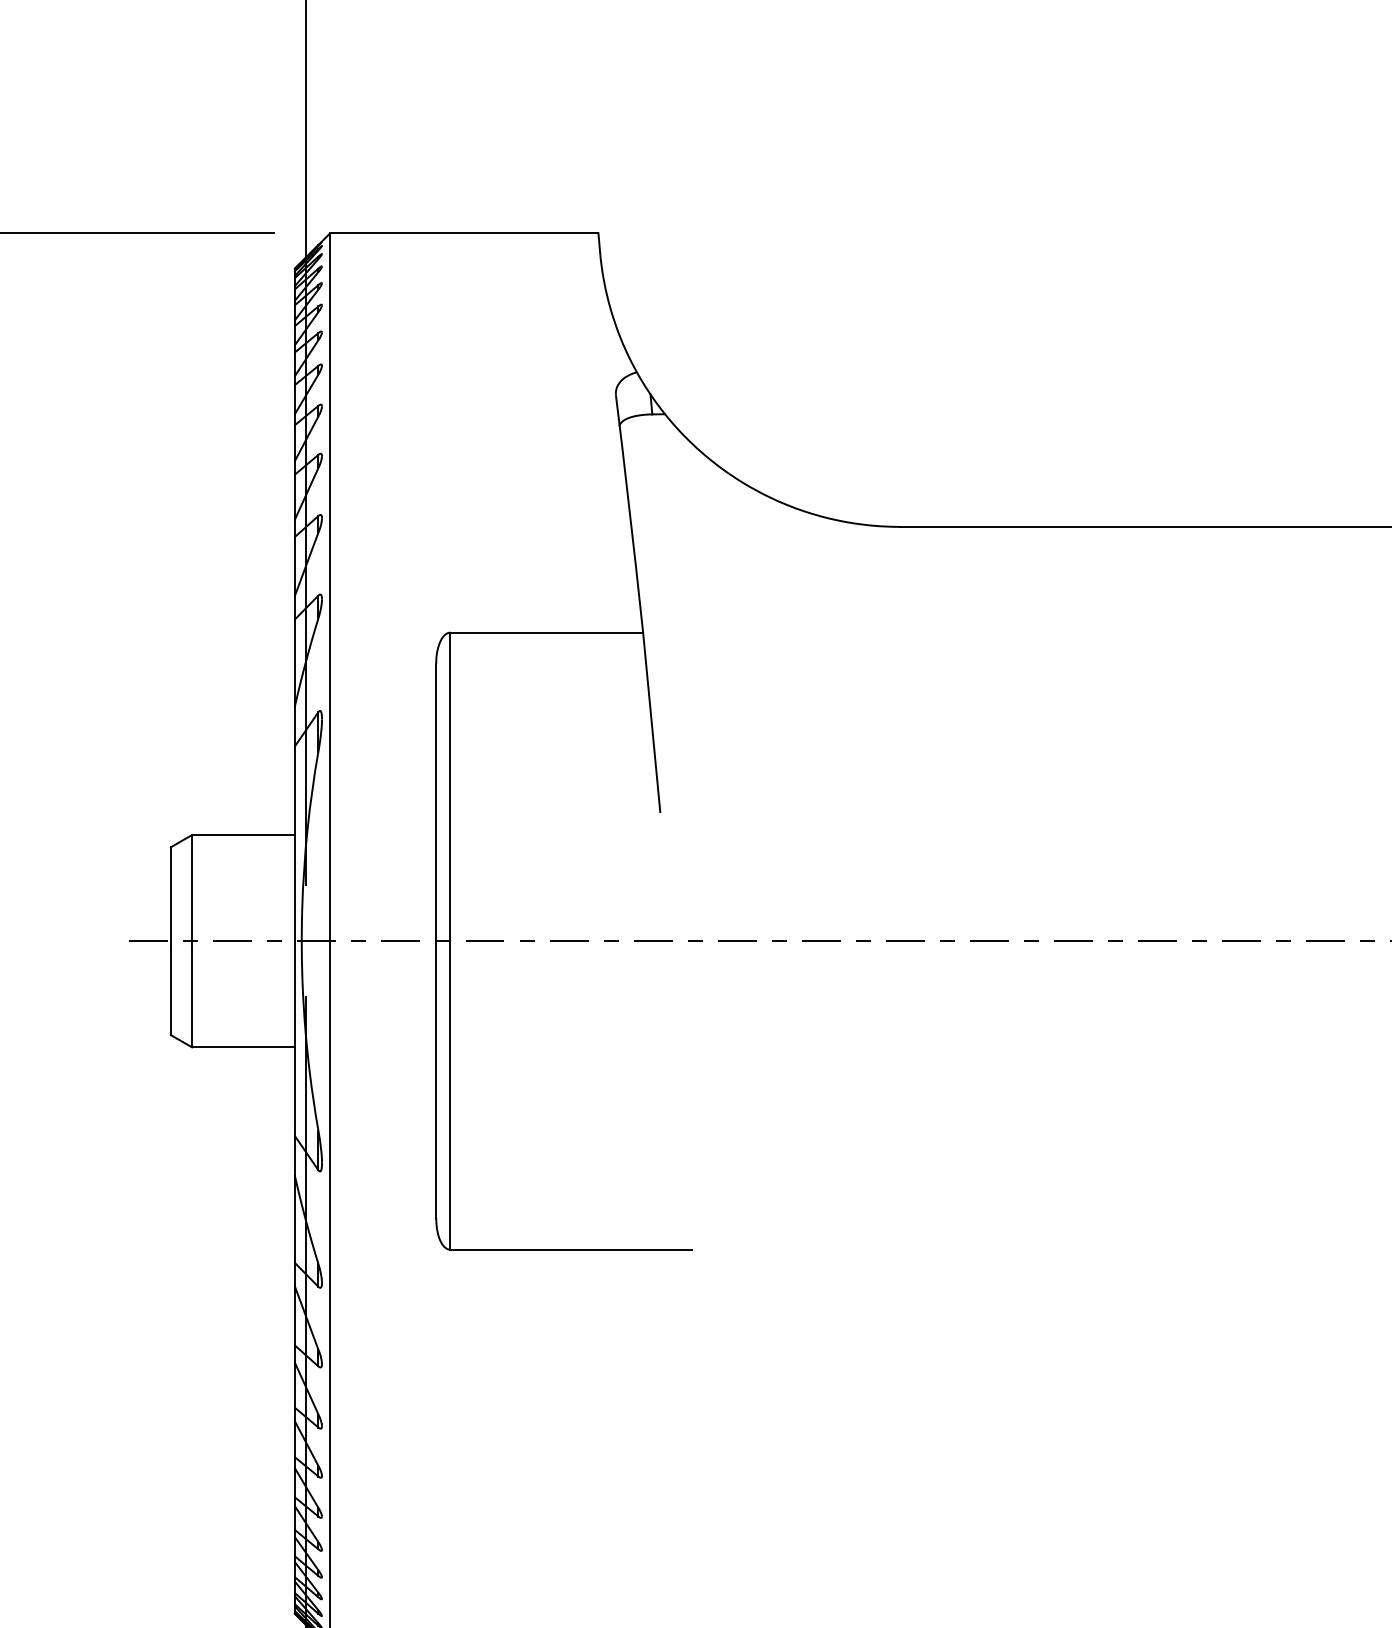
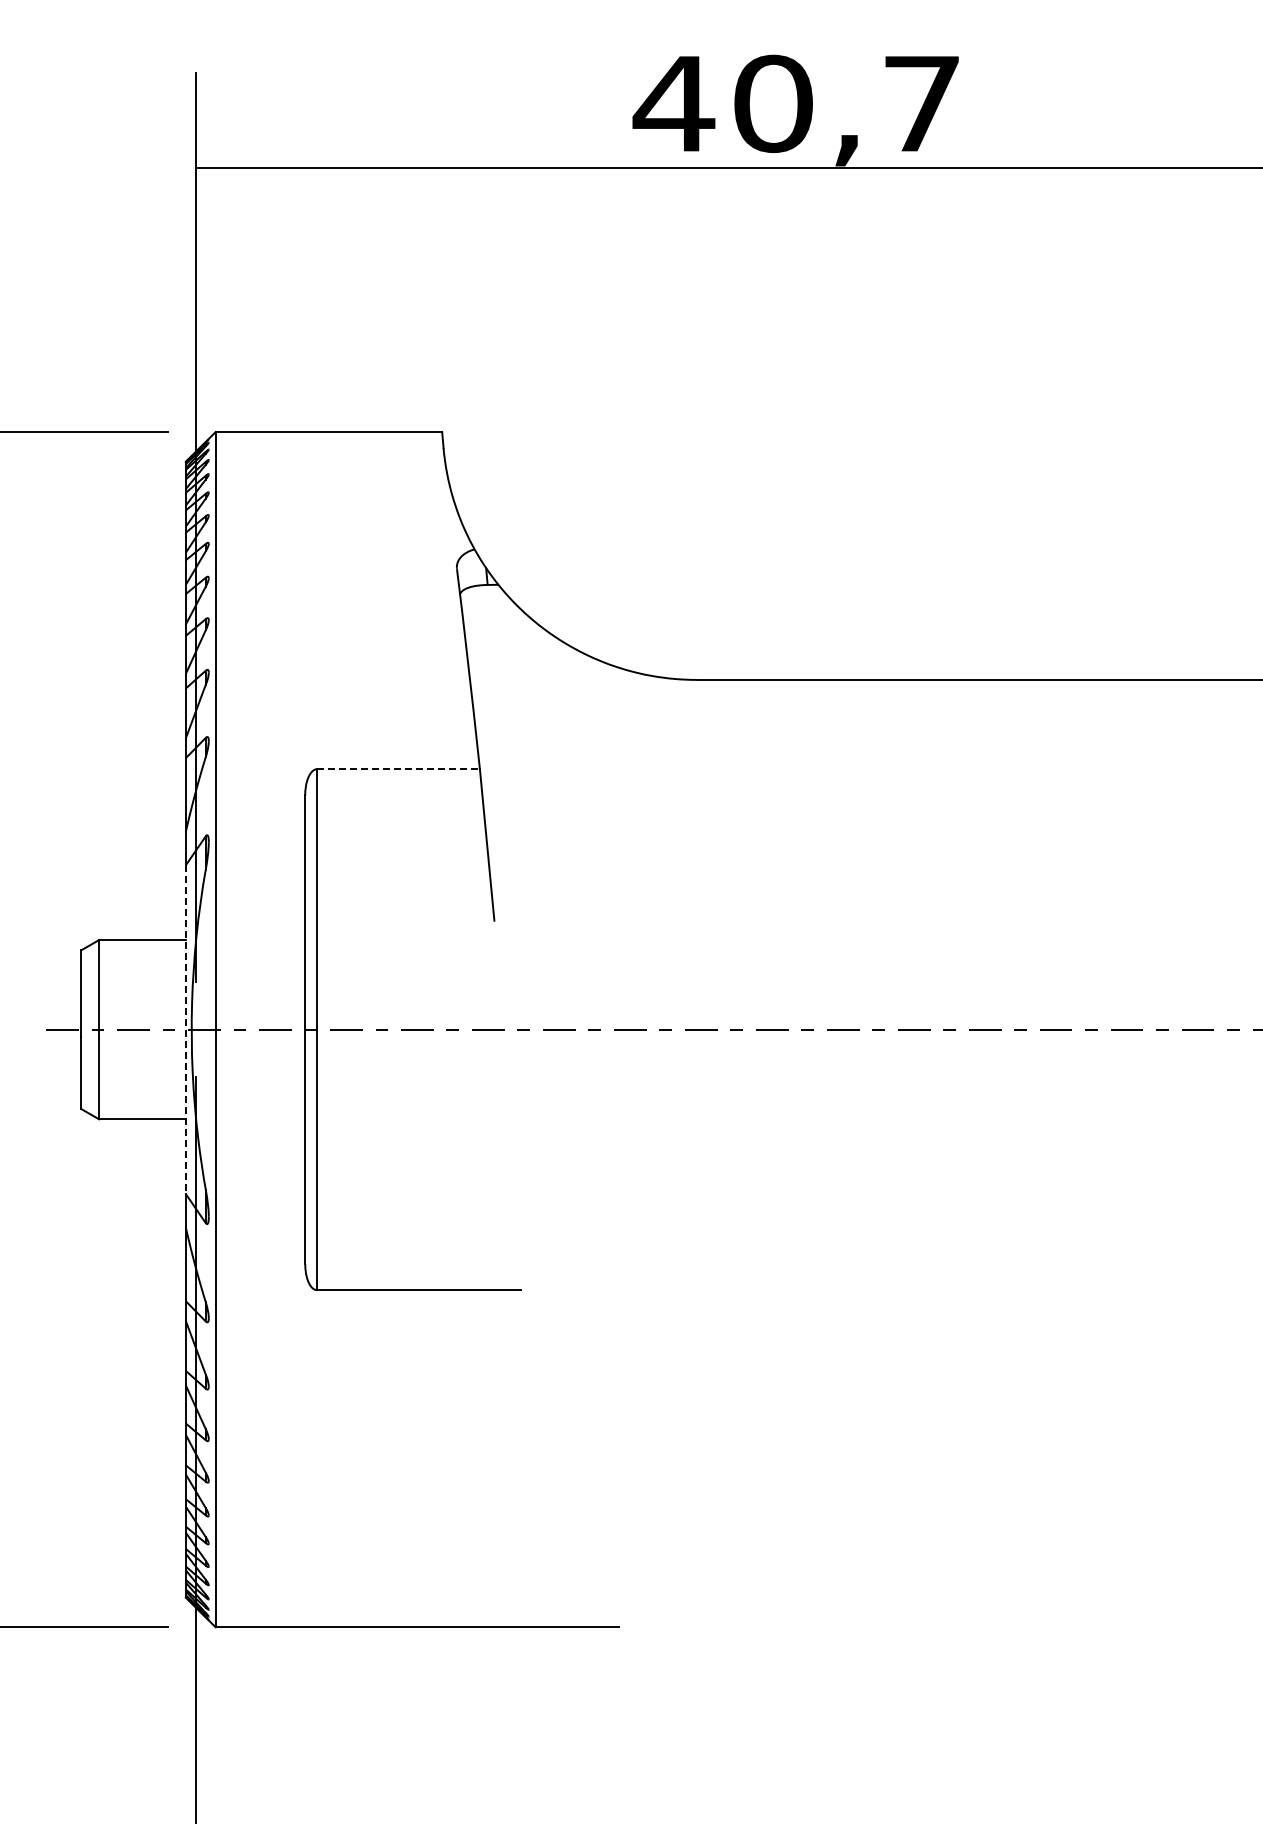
line: (547, 633) -> (399, 769), solid -> dashed
line: (294, 942) -> (185, 1030), solid -> dashed

